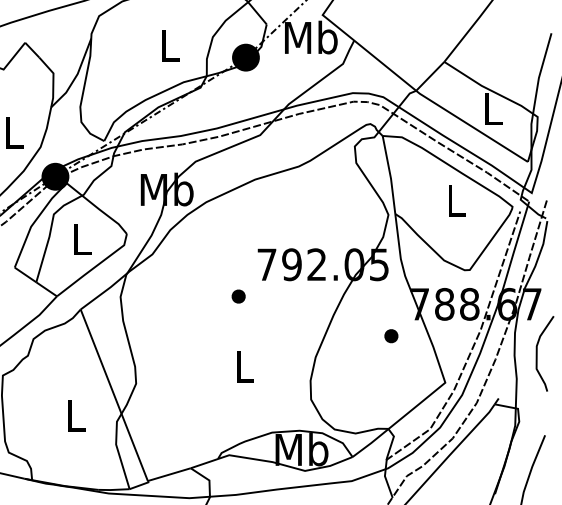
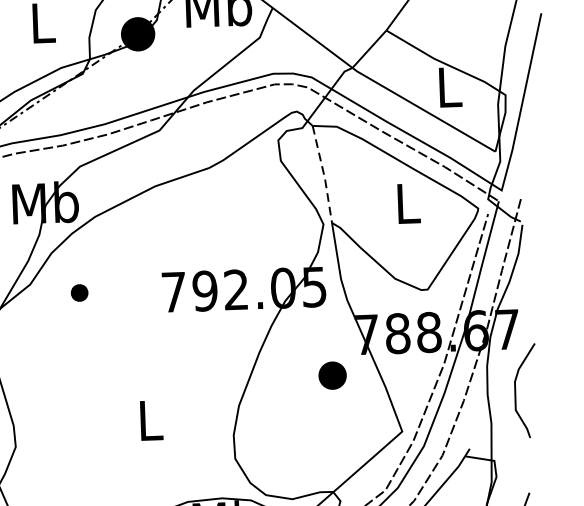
line: (390, 175) -> (324, 175), solid -> dashed
part: (238, 296) -> (79, 292), moved
part: (391, 336) -> (332, 376), size x1.6

